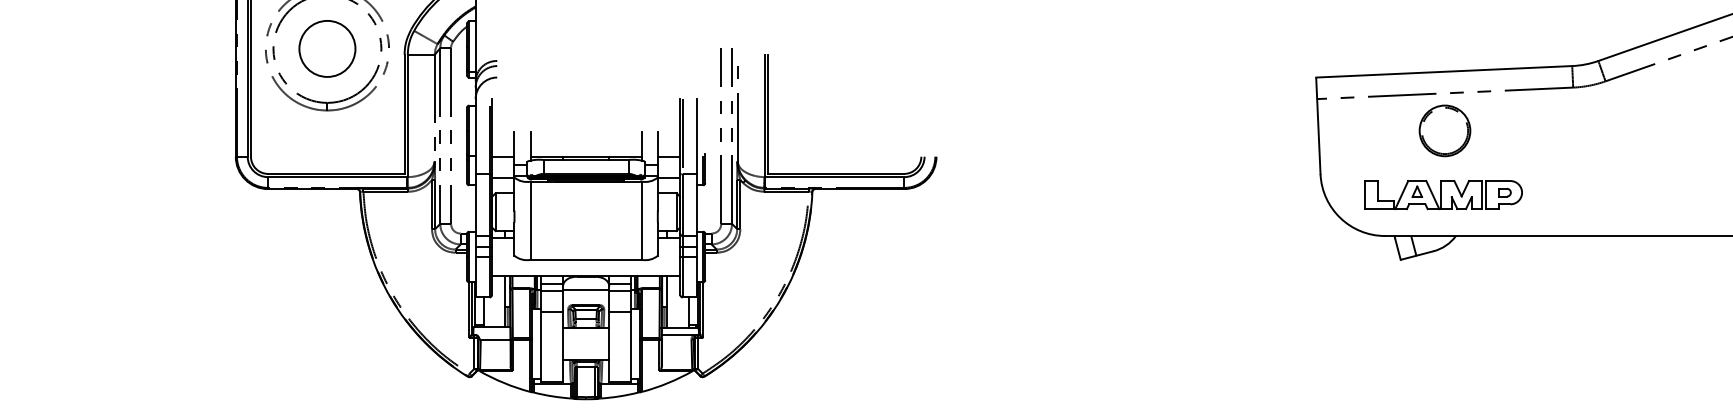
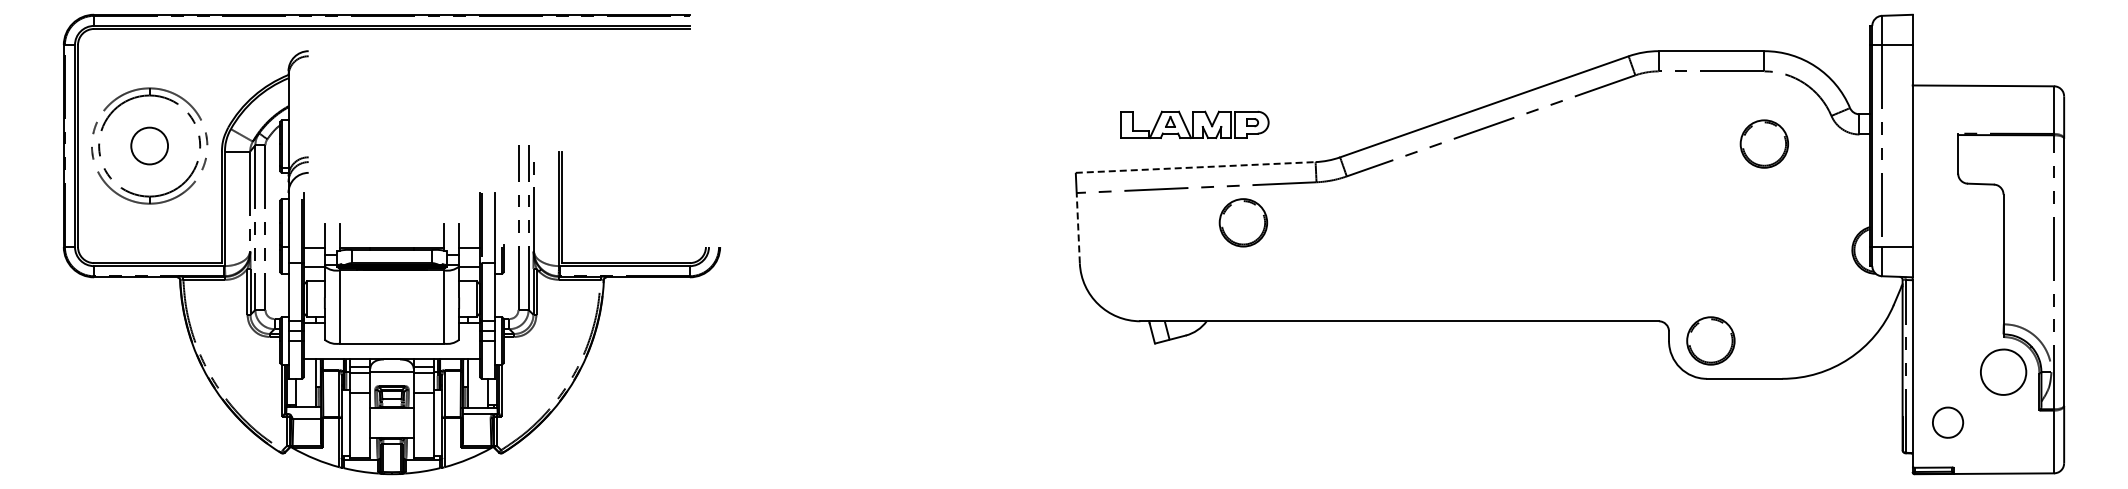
circle: (327, 48) -> (149, 145), size x0.7
line: (1445, 71) -> (1196, 167), solid -> dashed
part: (1445, 130) -> (1243, 222), moved
line: (1319, 135) -> (1078, 227), solid -> dashed
part: (1442, 194) -> (1194, 124), moved

